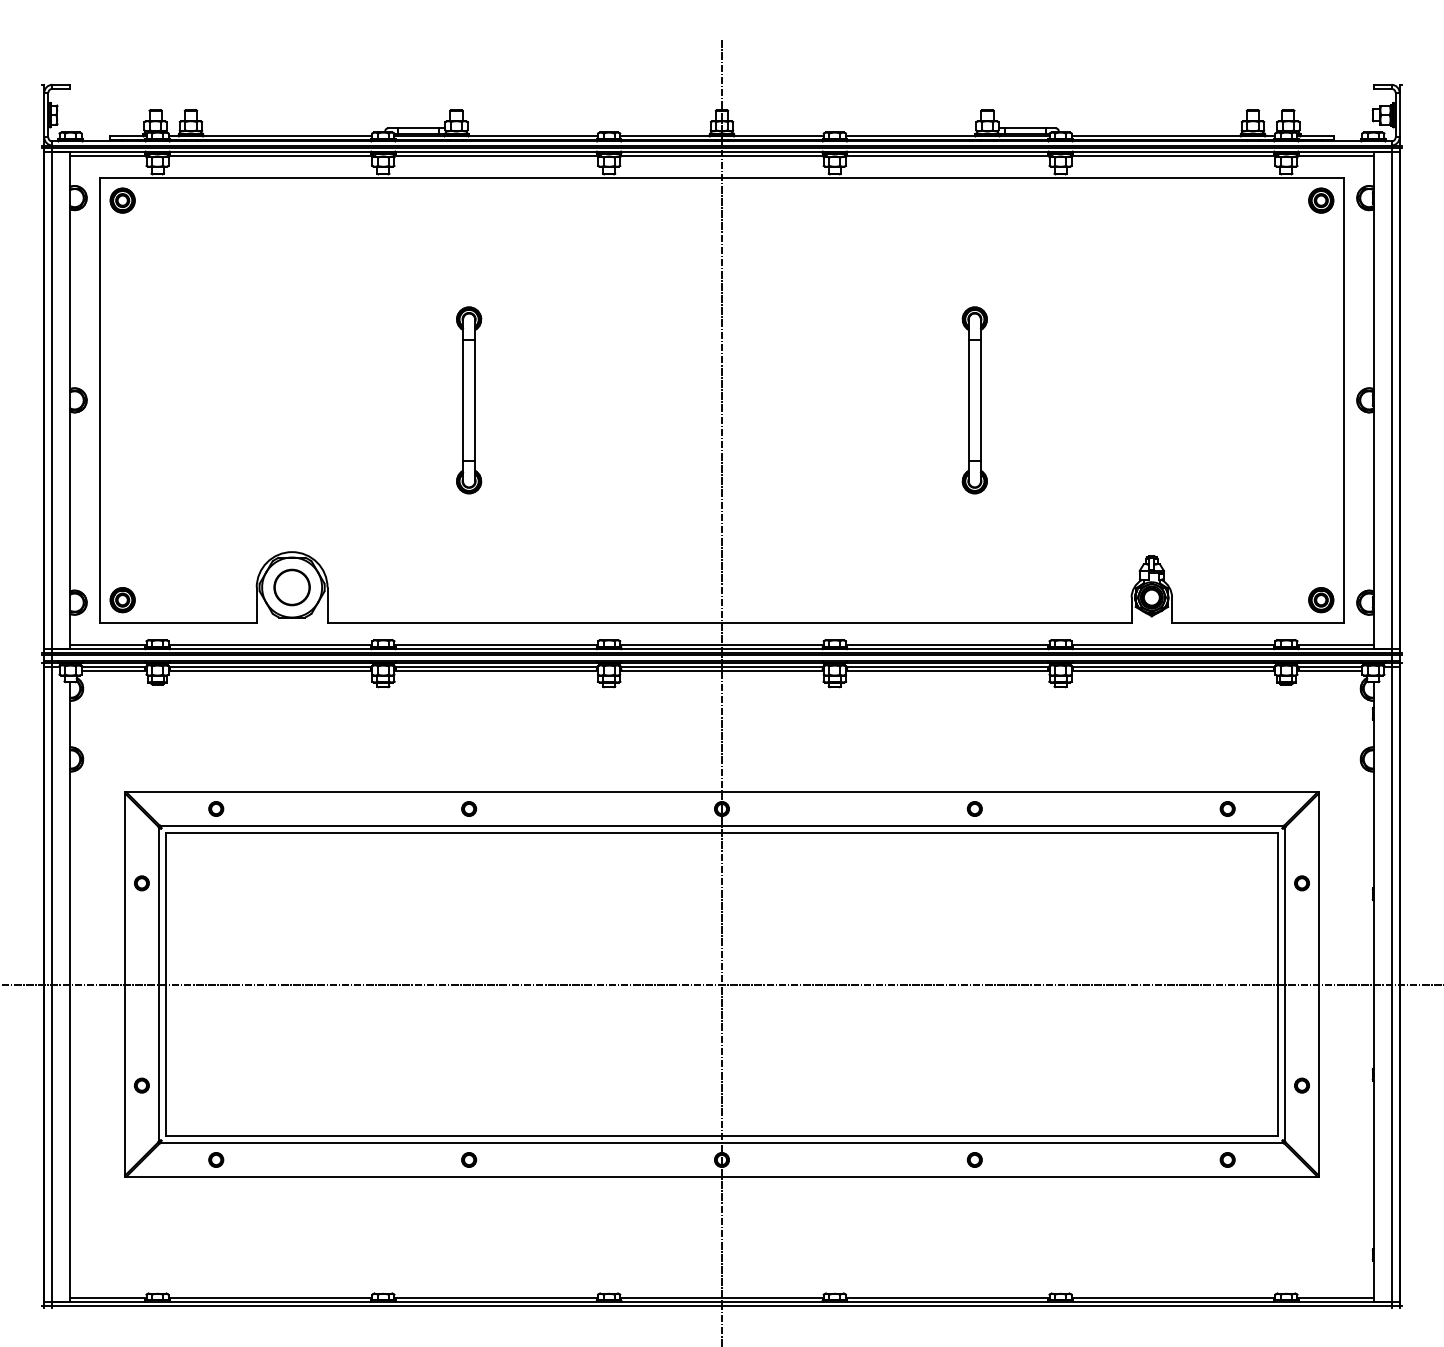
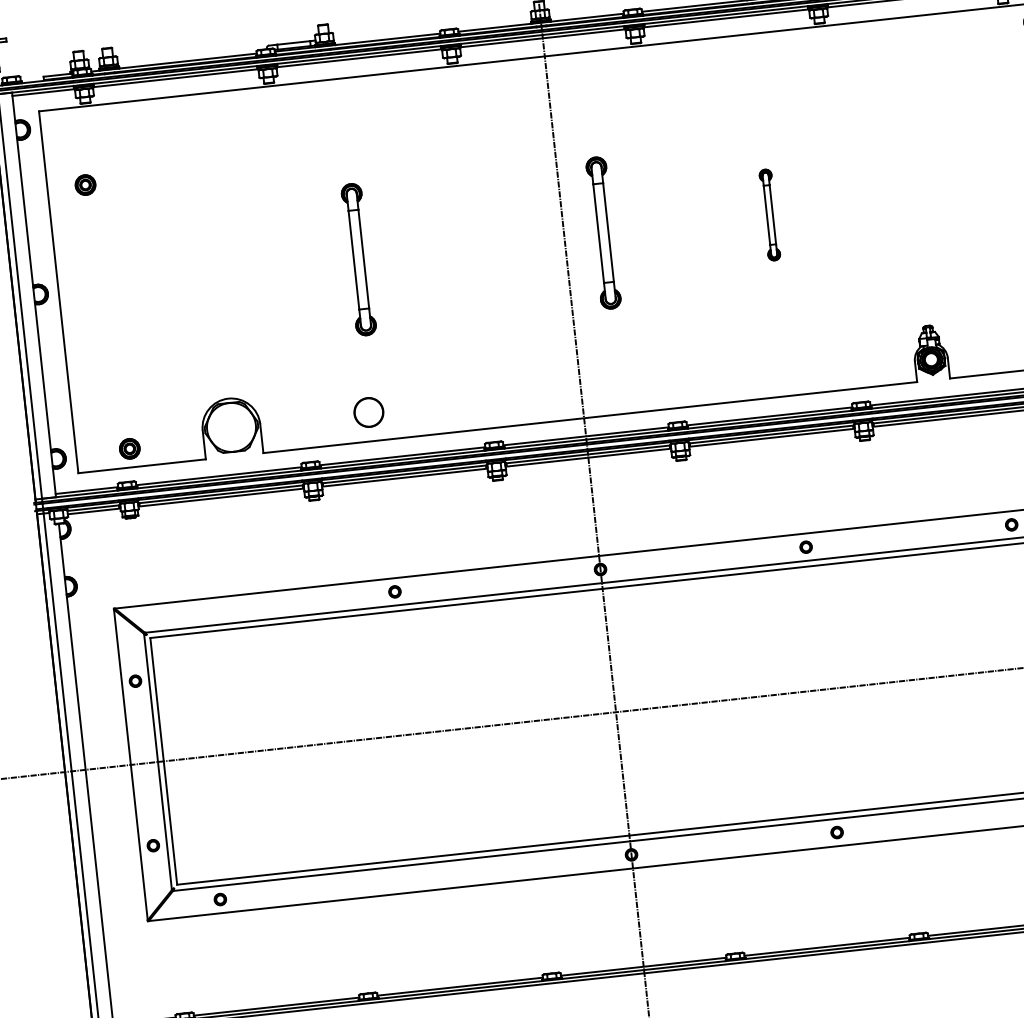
part: (122, 200) -> (85, 184), moved
part: (770, 400) -> (603, 233), added
part: (974, 400) -> (769, 215), size x0.6
part: (291, 587) -> (368, 412), moved
part: (122, 600) -> (129, 449), moved
part: (216, 808) -> (189, 613), removed
part: (469, 1159) -> (426, 876), removed

